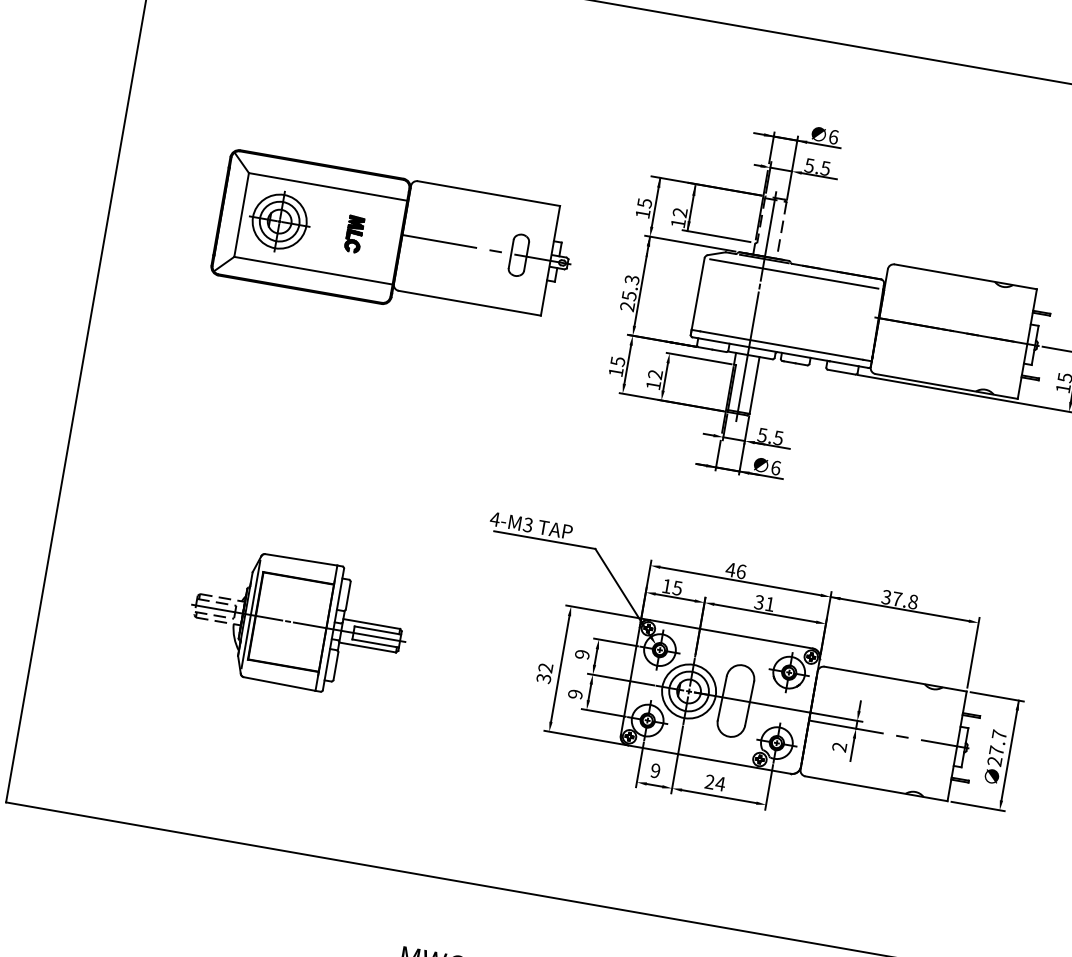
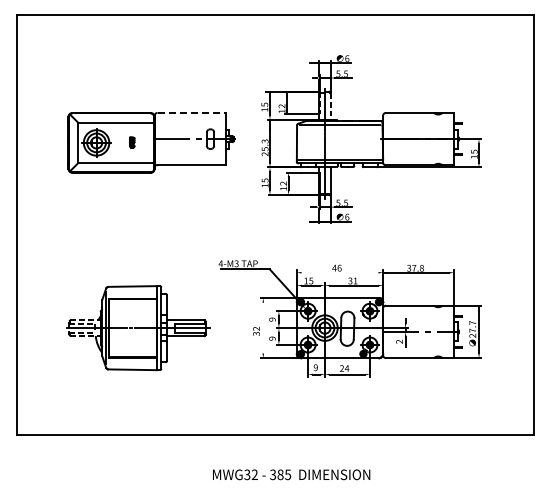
line: (491, 193) -> (192, 112), solid -> dashed
part: (352, 233) -> (131, 142), size x0.6
line: (739, 580) -> (339, 272), removed
part: (297, 621) -> (137, 327), size x1.4
line: (560, 667) -> (263, 327), removed

